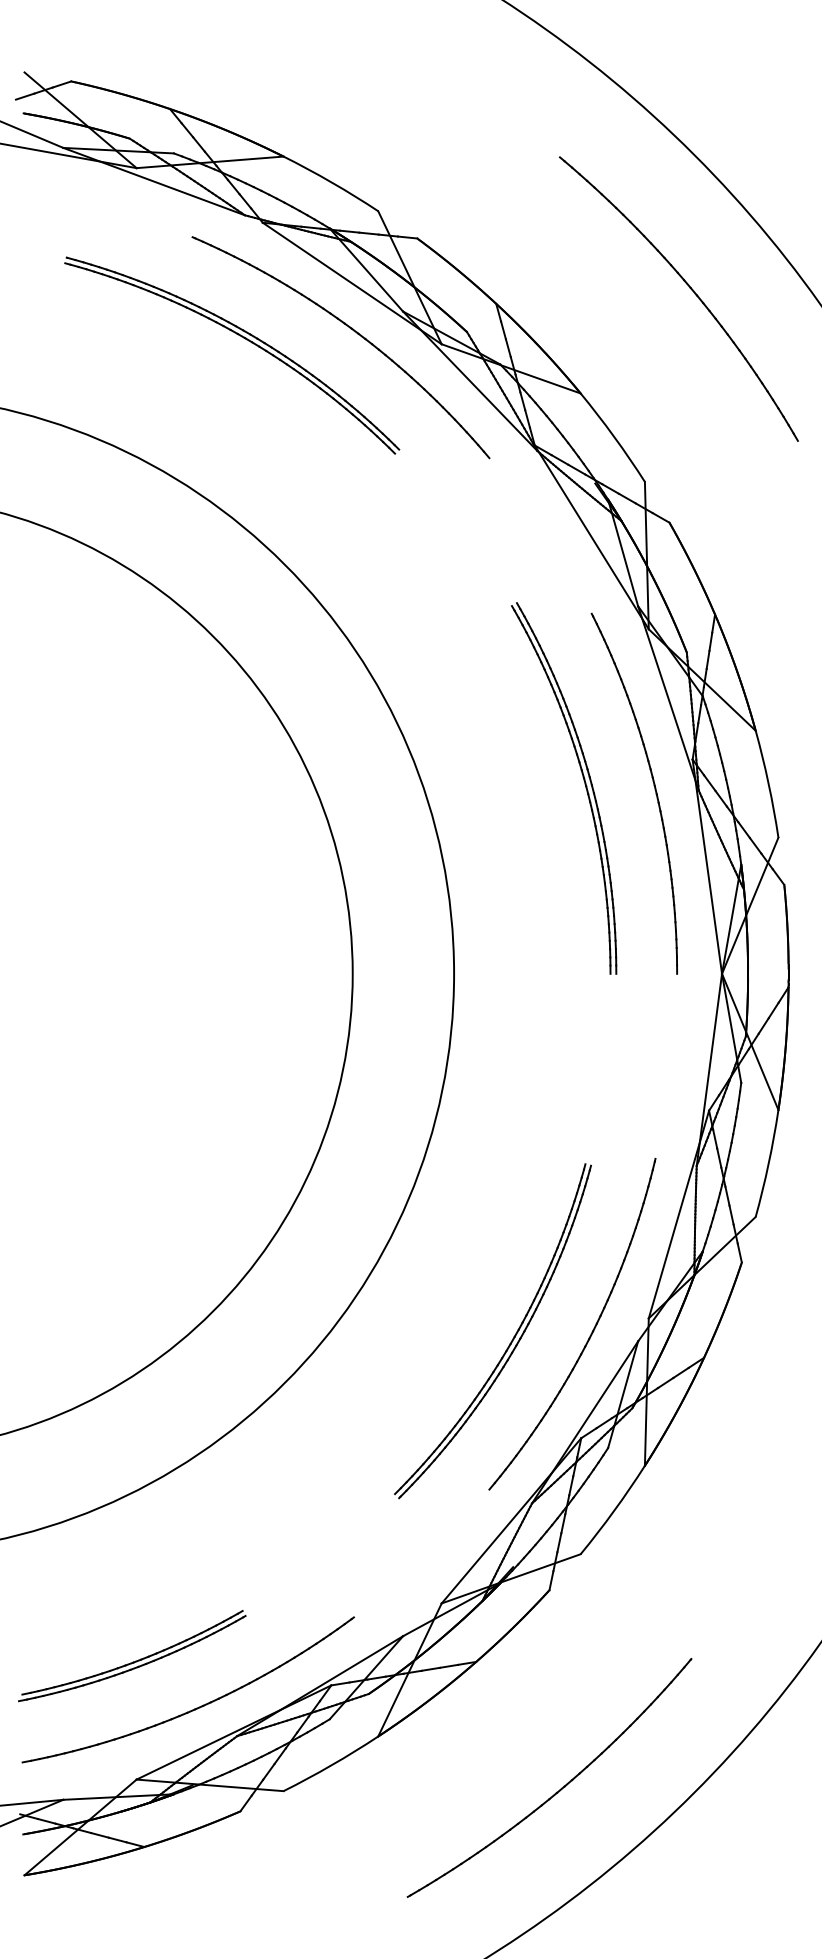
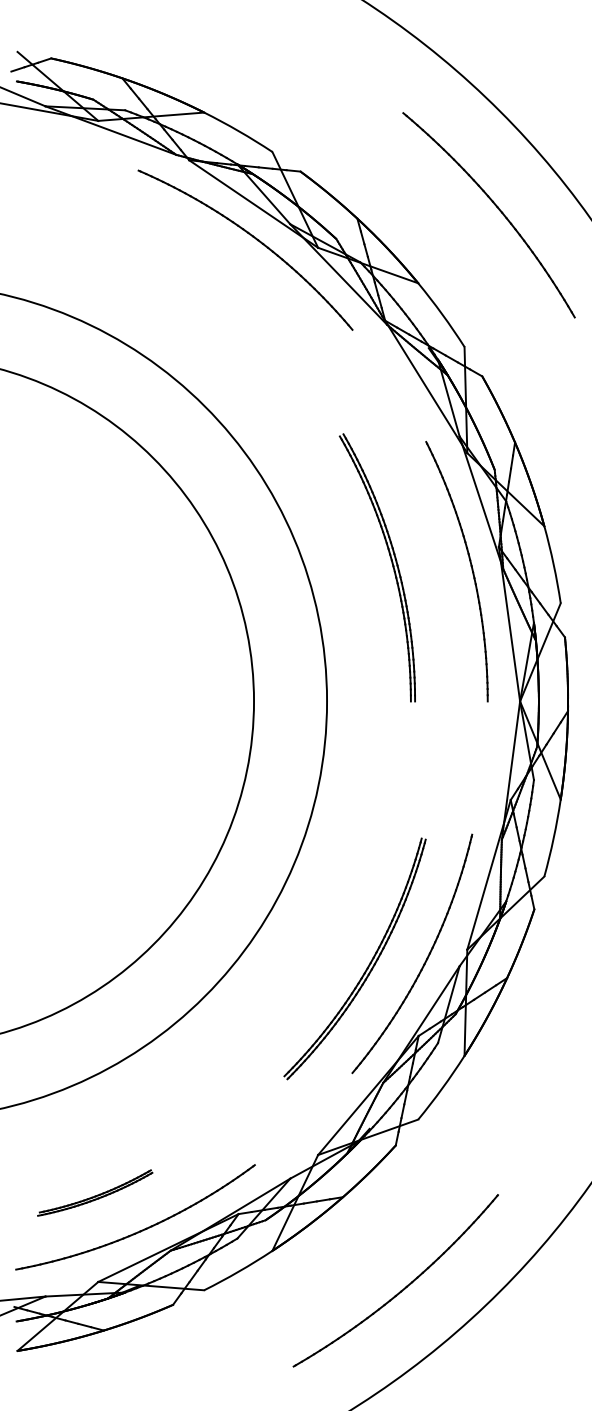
part: (241, 337) -> (173, 242), removed
part: (584, 784) -> (392, 565), moved
part: (132, 1656) -> (95, 1193), size x0.7

